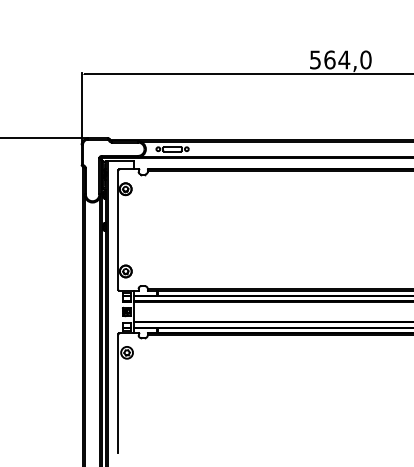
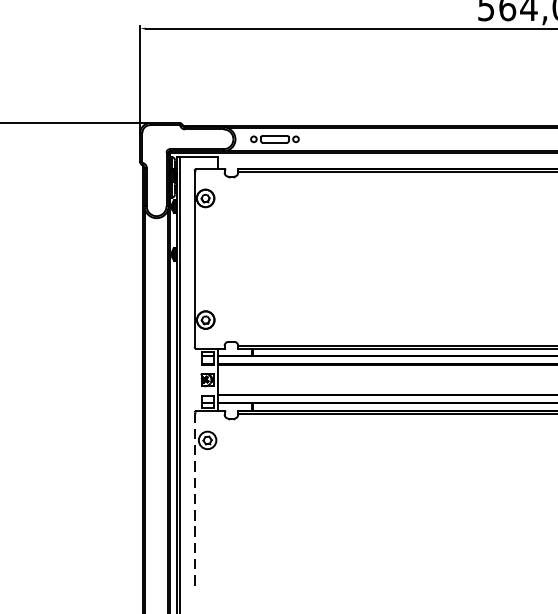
line: (118, 393) -> (194, 500), solid -> dashed

